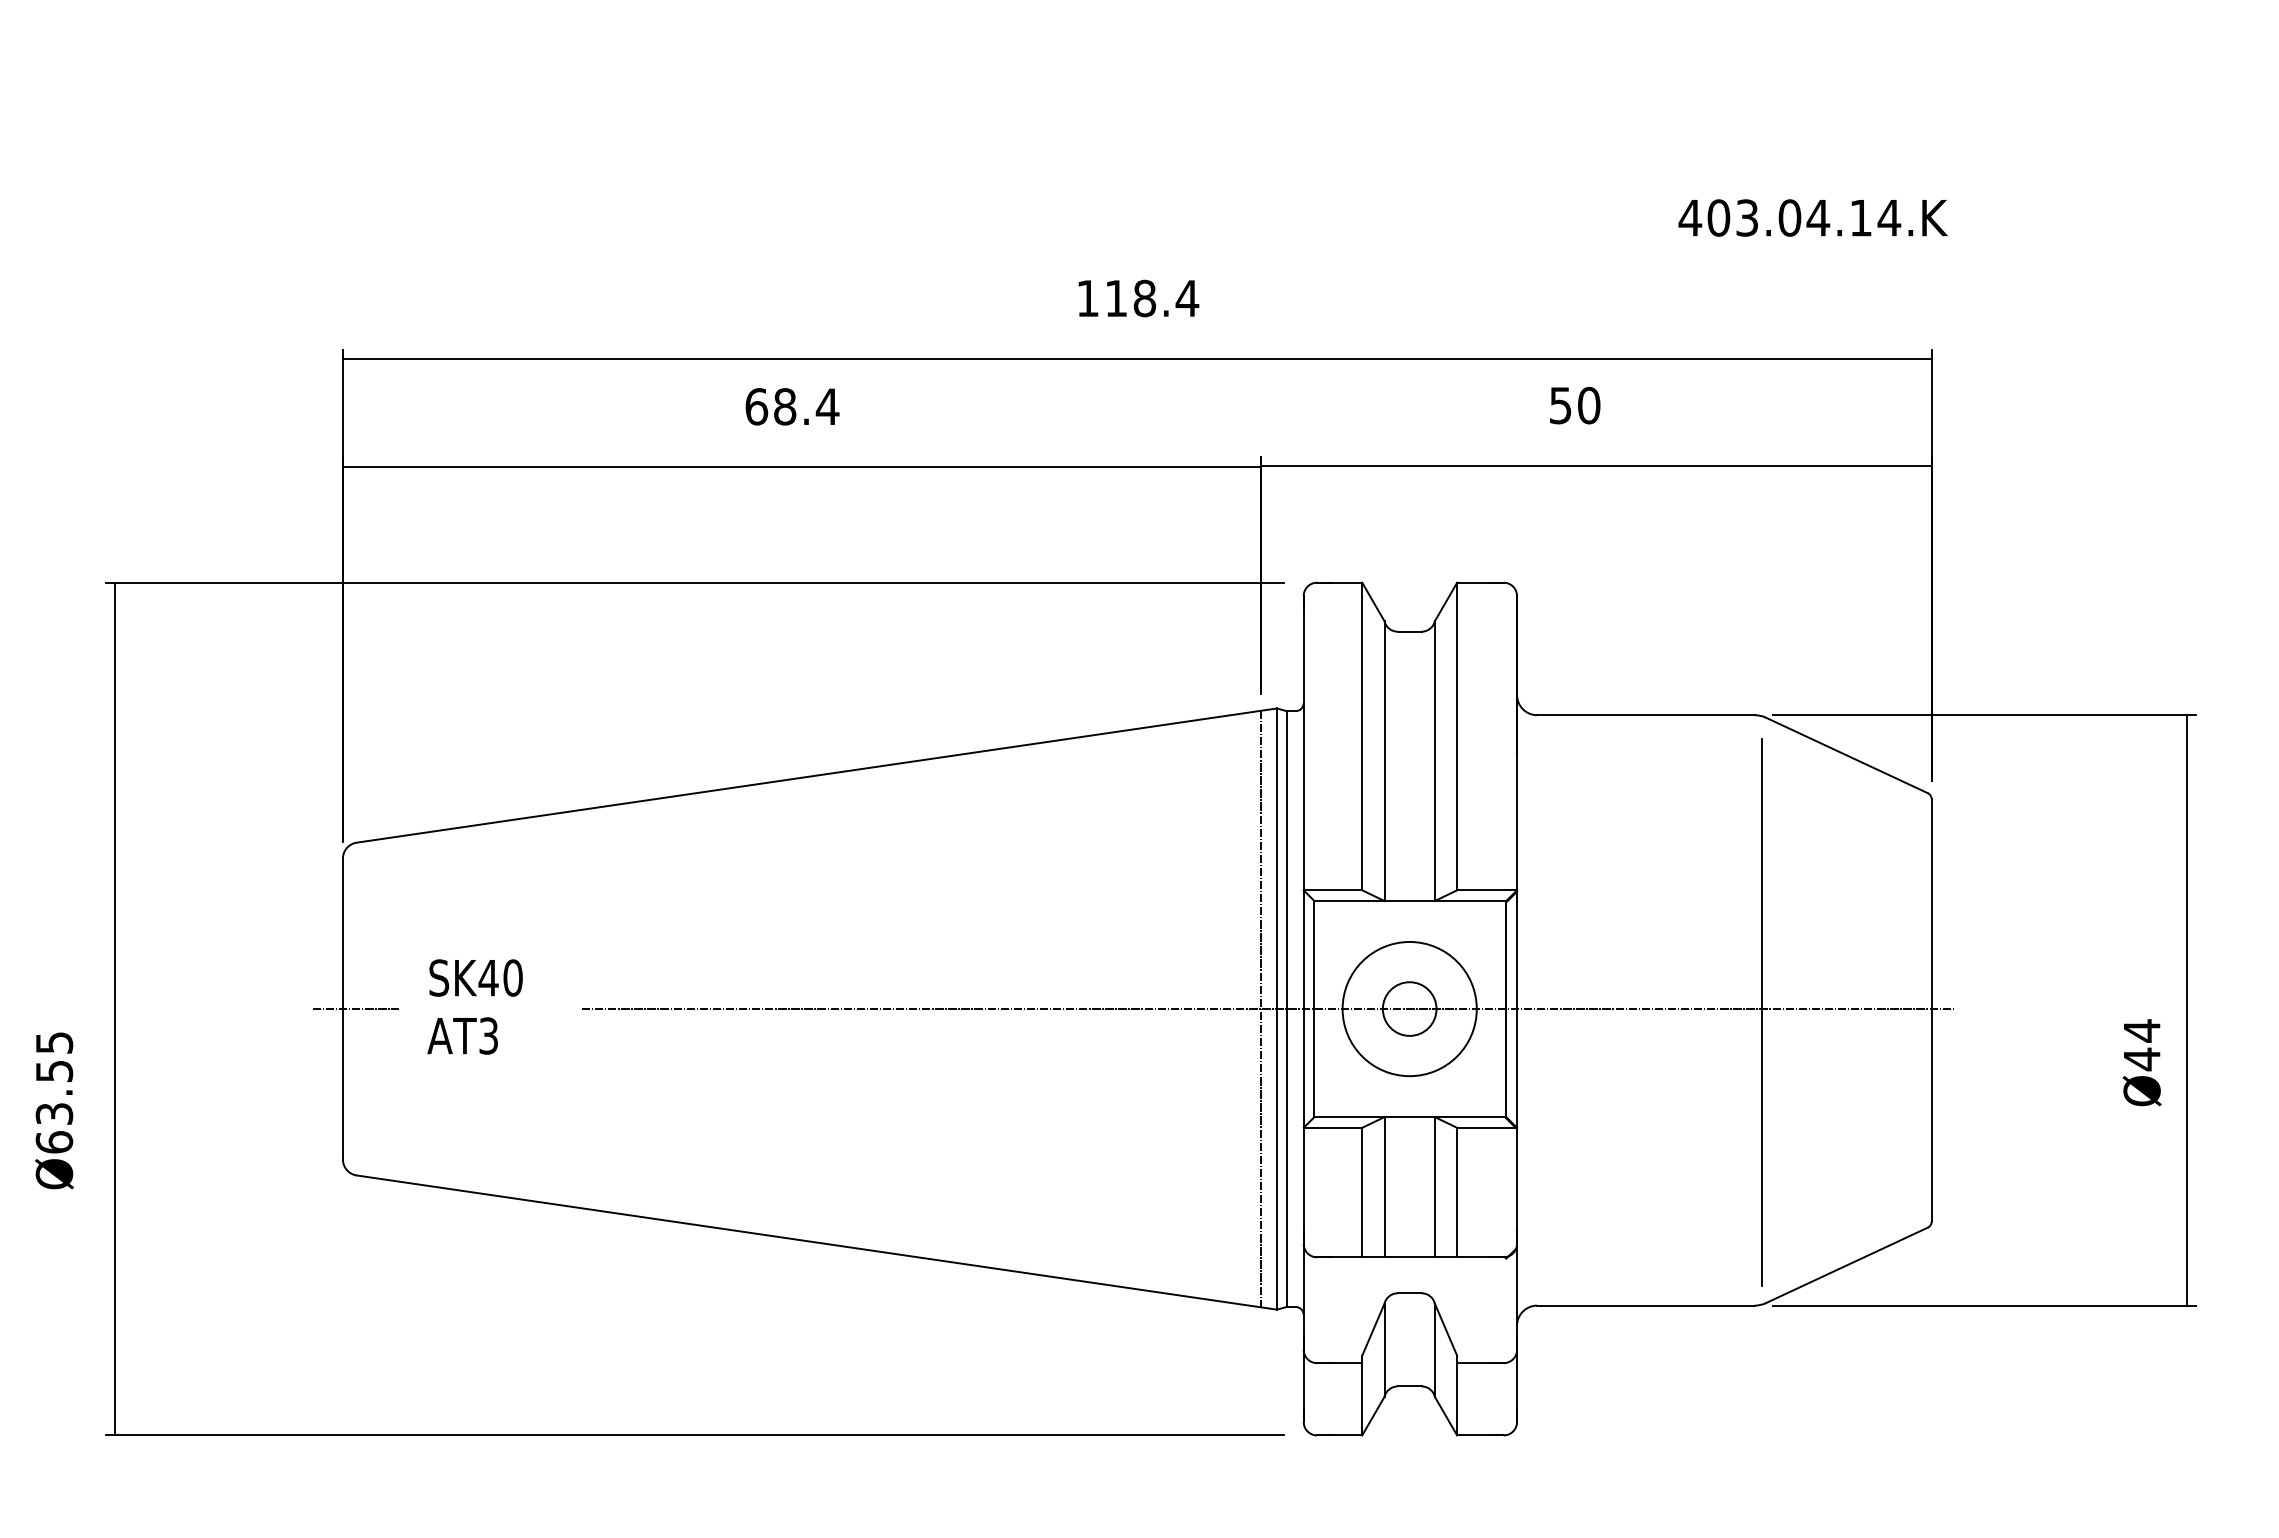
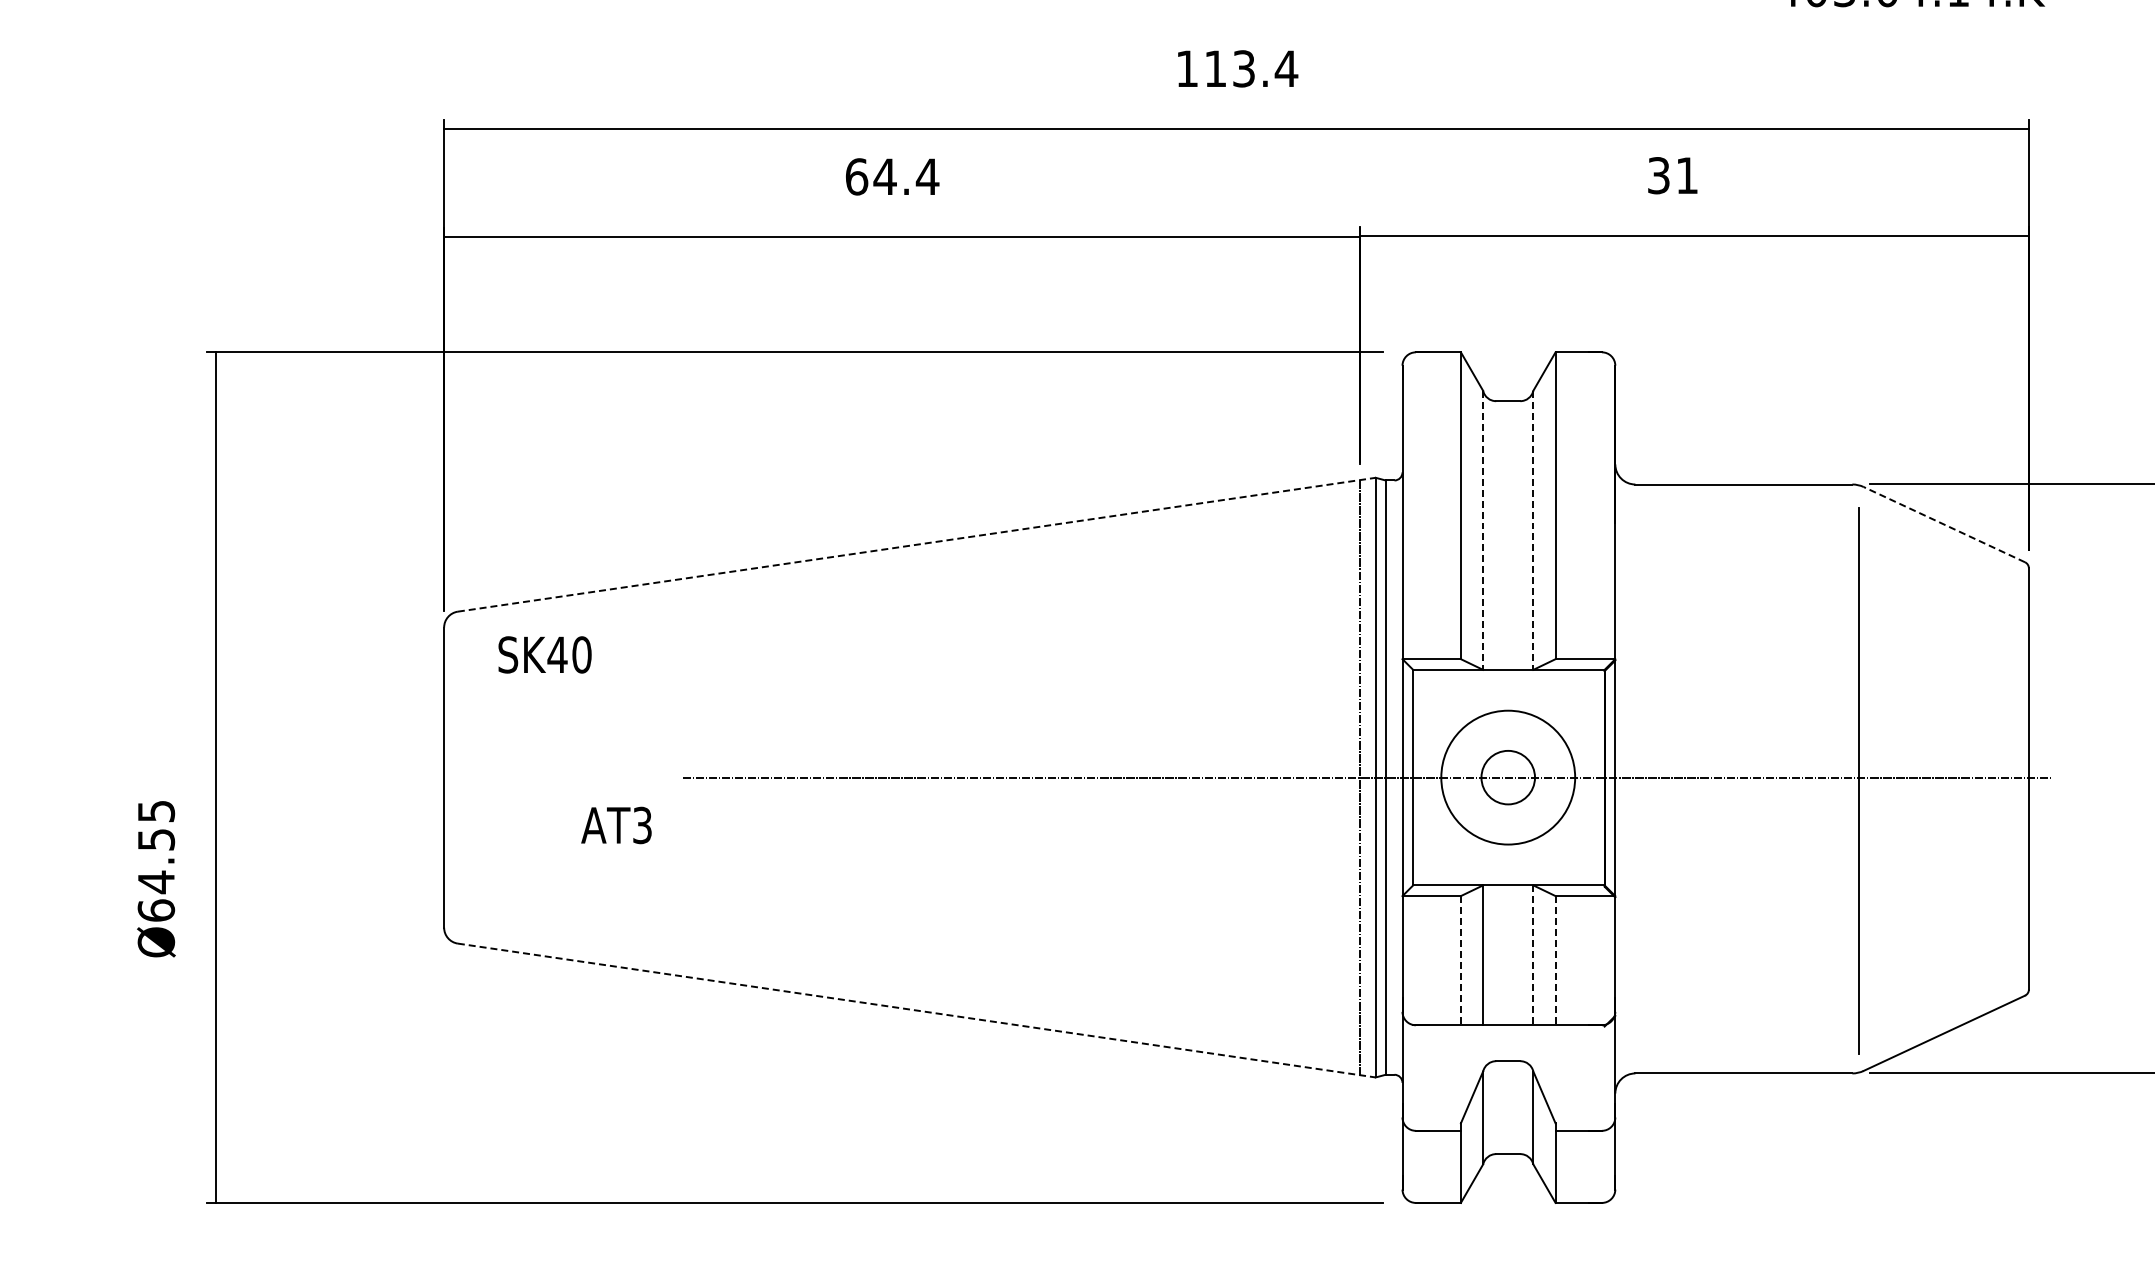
text: (1144, 298) -> (1243, 68), 118.4 -> 113.4
text: (1575, 405) -> (1673, 175), 50 -> 31
text: (784, 406) -> (884, 176), 68.4 -> 64.4
line: (1846, 755) -> (1943, 524), solid -> dashed
line: (1384, 761) -> (1483, 530), solid -> dashed
line: (1434, 761) -> (1532, 530), solid -> dashed
line: (816, 775) -> (916, 544), solid -> dashed
text: (475, 977) -> (544, 654), moved
line: (355, 1009) -> (456, 778), removed
text: (462, 1035) -> (616, 824), moved
text: (54, 1113) -> (156, 881), Ø63.55 -> Ø64.55
line: (1434, 1187) -> (1532, 955), solid -> dashed
line: (1362, 1192) -> (1461, 960), solid -> dashed
line: (1457, 1192) -> (1555, 960), solid -> dashed
line: (816, 1242) -> (916, 1010), solid -> dashed

